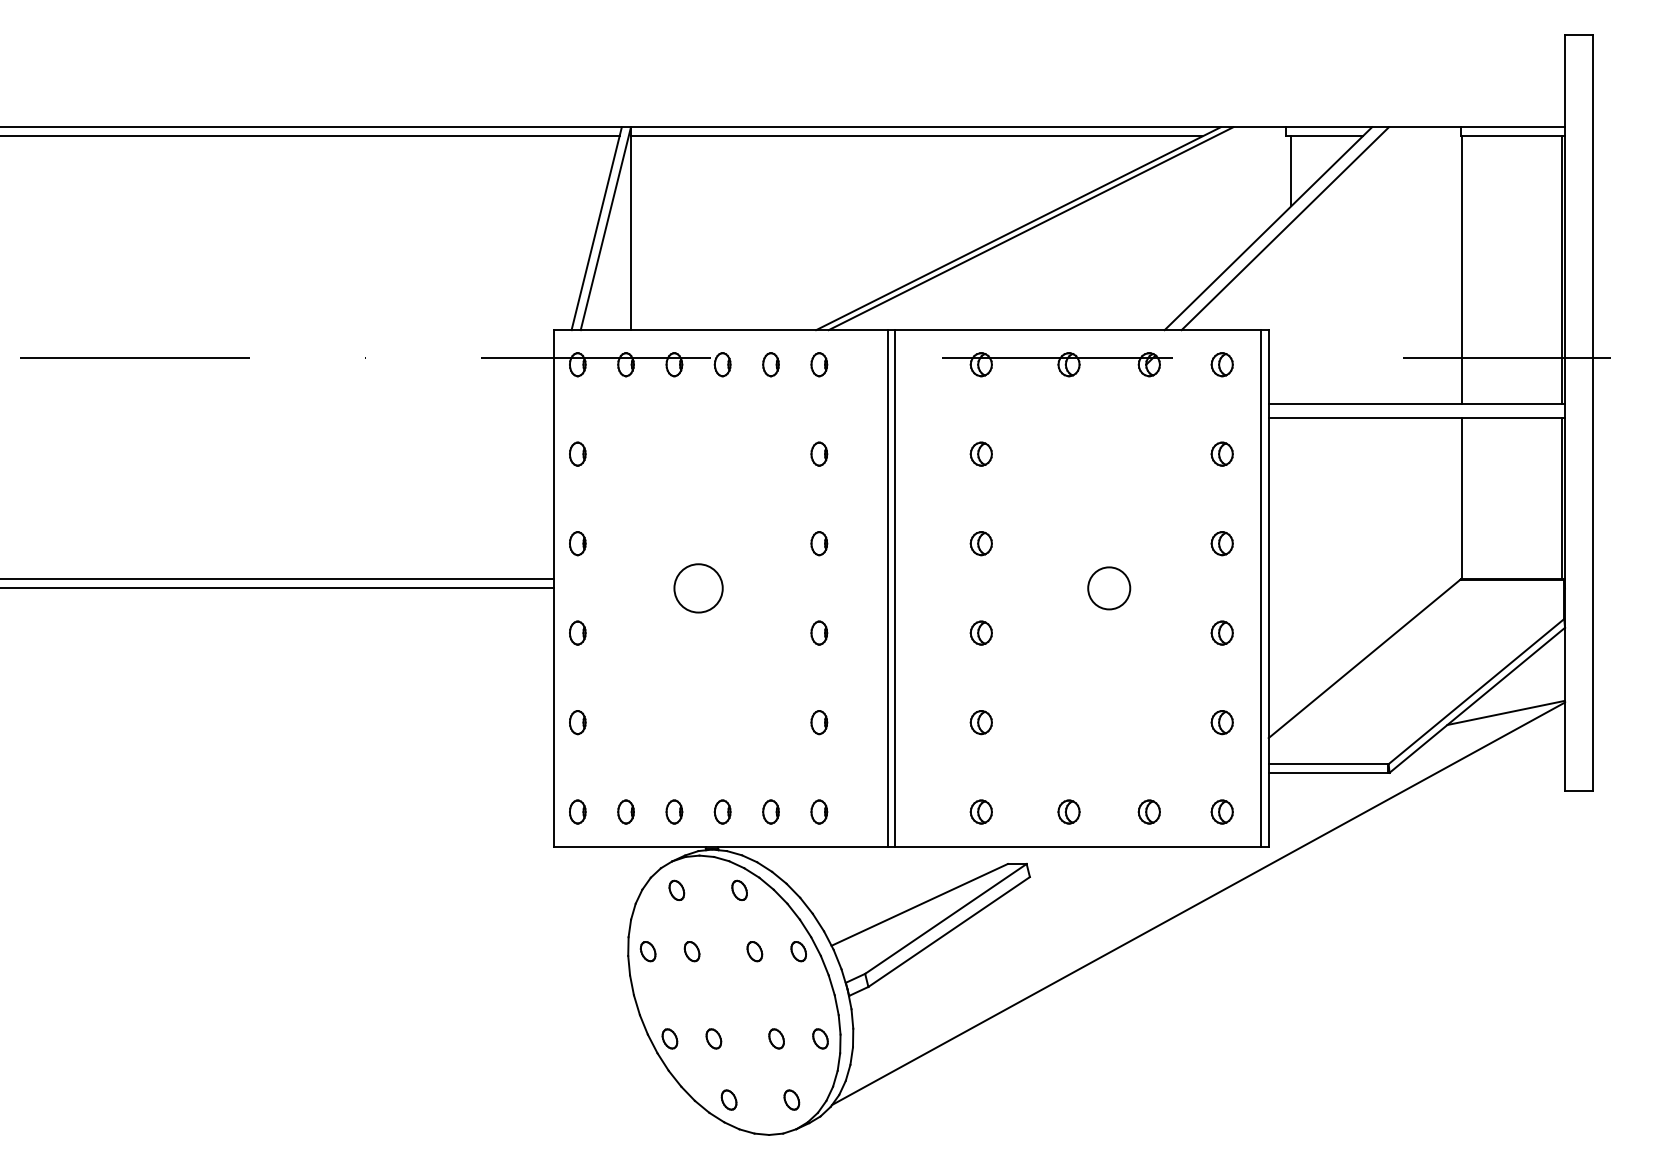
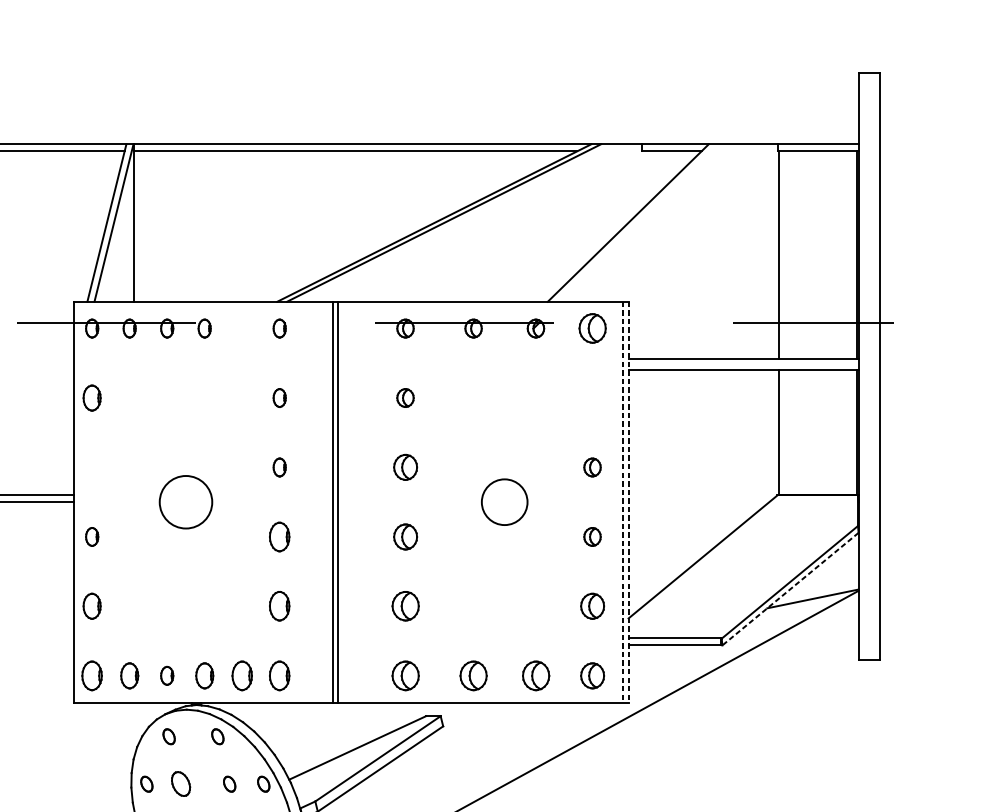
line: (1291, 171) -> (646, 178), removed
line: (1284, 228) -> (640, 222), removed
part: (770, 364) -> (241, 328), removed
part: (1221, 364) -> (591, 328), size x1.6
part: (577, 453) -> (91, 397), size x1.4
part: (1221, 453) -> (591, 397), removed
part: (577, 543) -> (91, 467), removed
part: (980, 543) -> (404, 467), size x1.4
circle: (698, 588) -> (185, 502), size x1.4
circle: (1109, 588) -> (504, 502), size x1.4
line: (1261, 588) -> (622, 502), solid -> dashed
line: (1268, 588) -> (628, 502), solid -> dashed
part: (819, 632) -> (279, 536), size x1.6
part: (980, 632) -> (404, 536), size x1.4
line: (1477, 700) -> (790, 589), solid -> dashed
part: (577, 722) -> (91, 606), size x1.4
part: (819, 722) -> (279, 606), size x1.6
part: (980, 722) -> (404, 606), size x1.6
part: (1221, 722) -> (591, 606), size x1.4
part: (577, 811) -> (91, 675), size x1.6
part: (625, 811) -> (129, 675), size x1.4
part: (722, 811) -> (204, 675), size x1.4
part: (770, 811) -> (241, 675), size x1.6
part: (819, 811) -> (279, 675), size x1.6
part: (980, 811) -> (404, 675), size x1.6
part: (1068, 811) -> (473, 675), size x1.6
part: (1148, 811) -> (535, 675), size x1.6
part: (1221, 811) -> (591, 675), size x1.4
part: (691, 951) -> (180, 784), size x1.6

